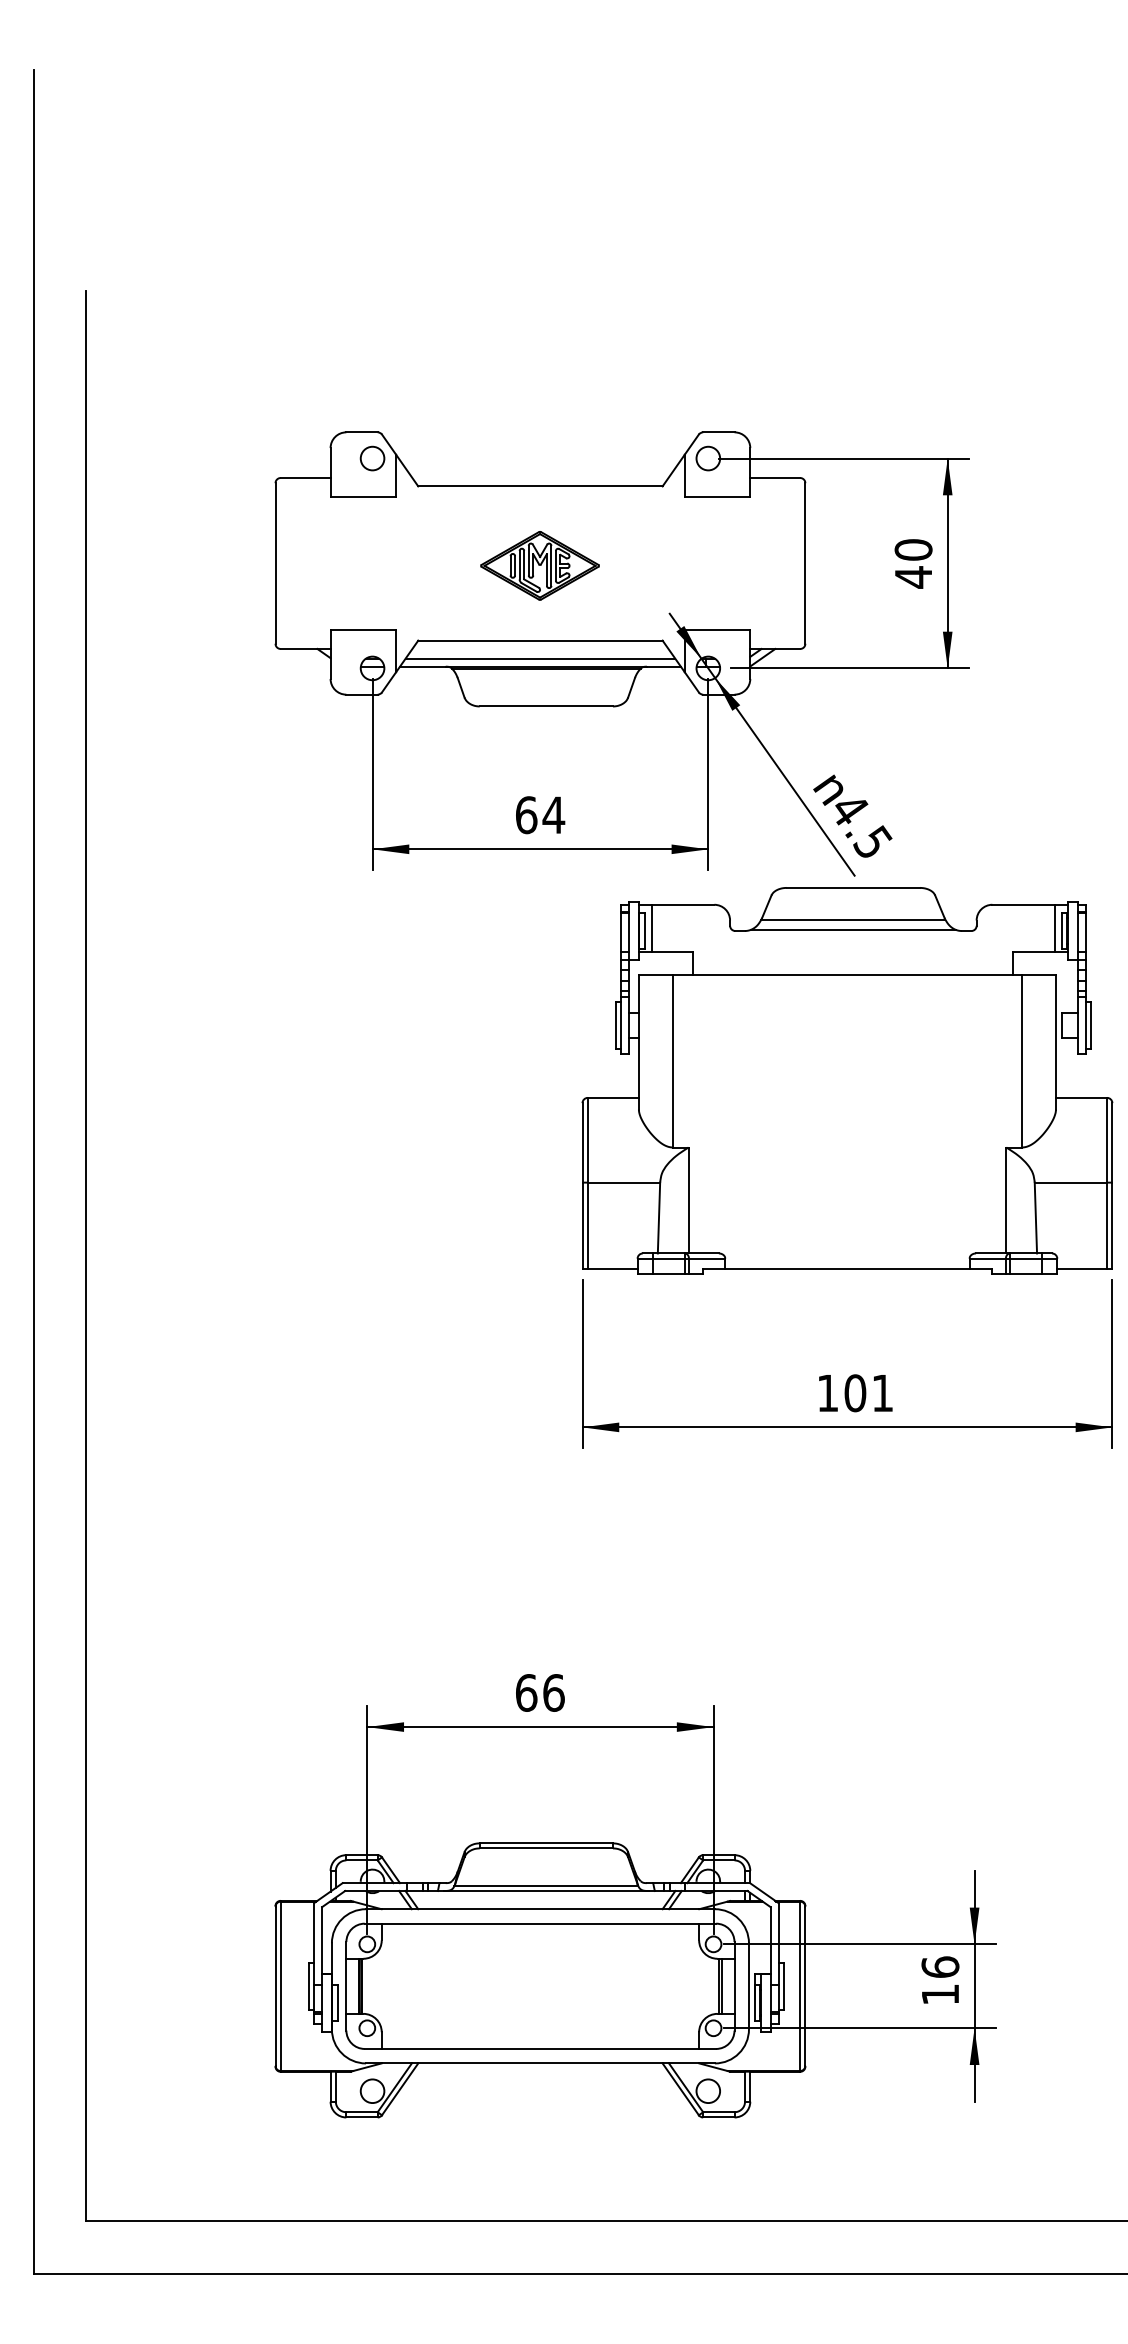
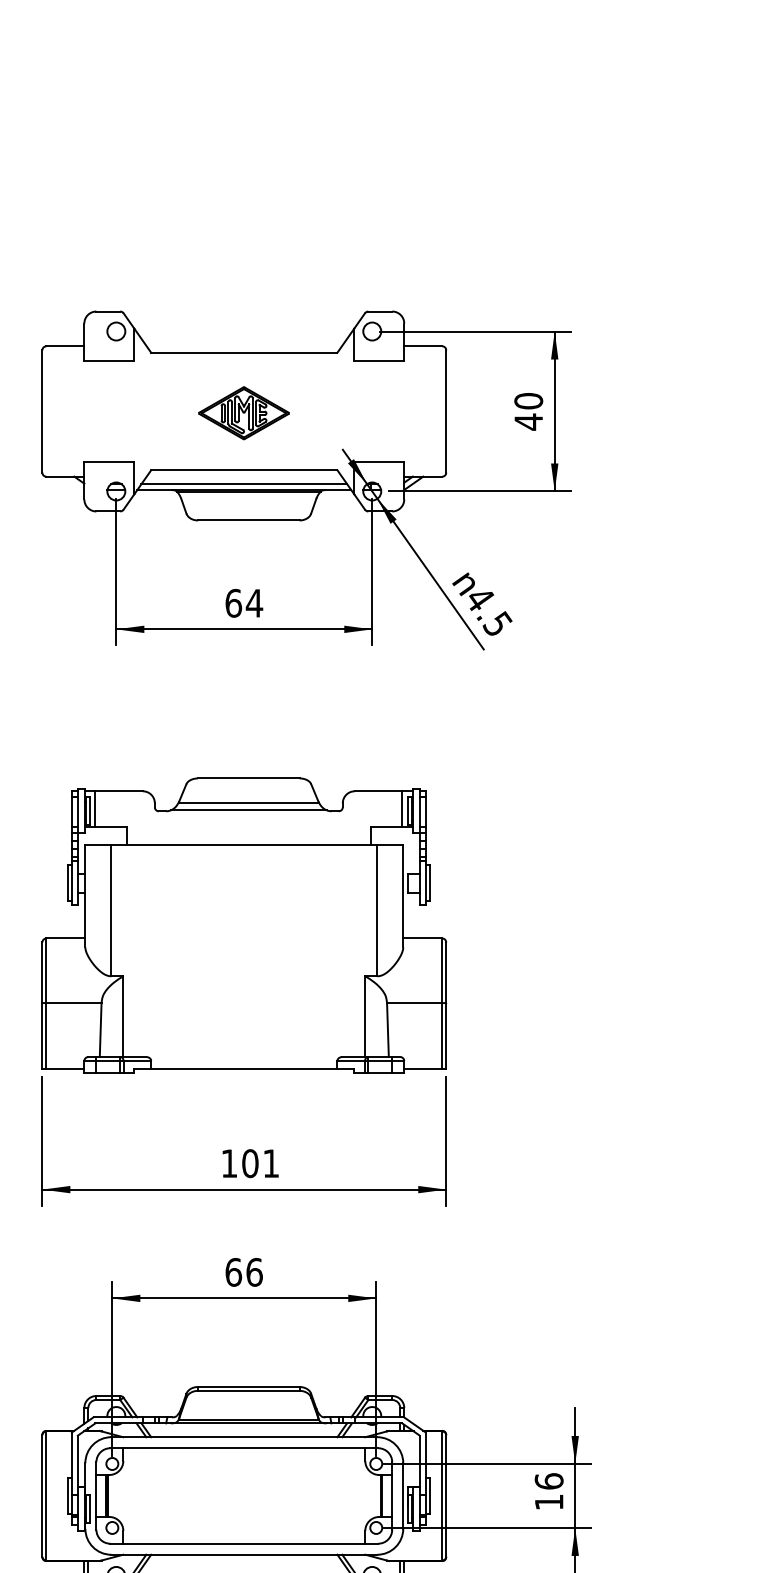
part: (847, 1167) -> (244, 991), moved

